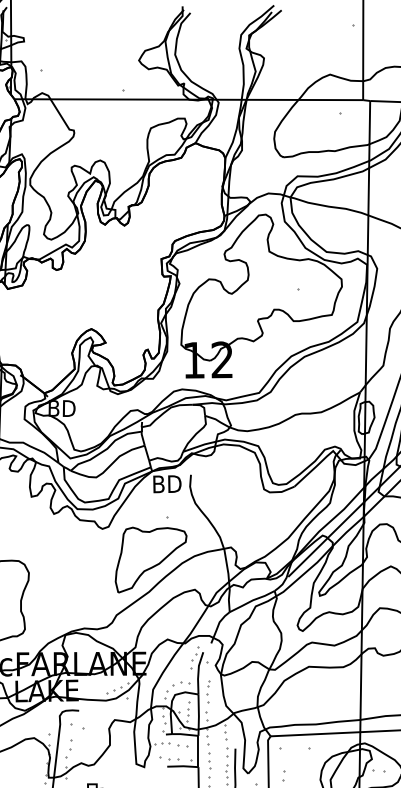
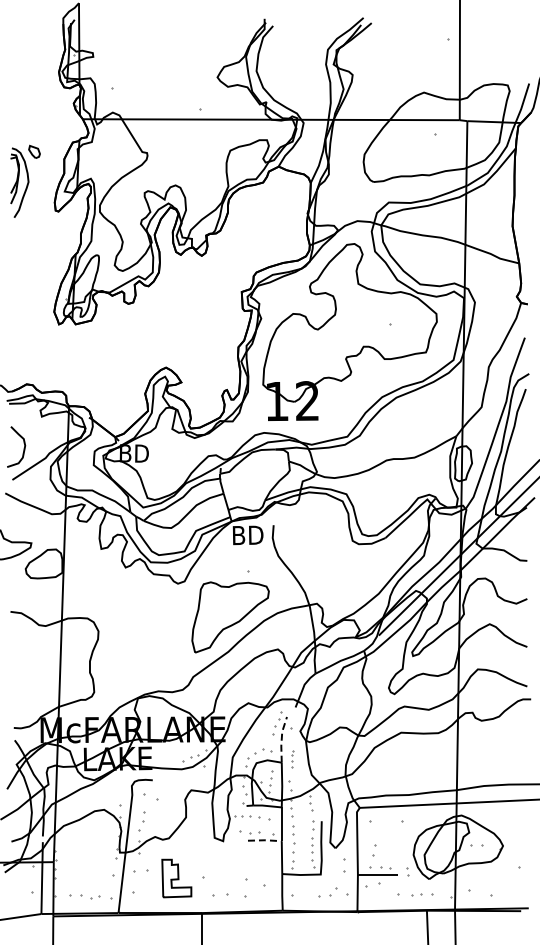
line: (198, 673) -> (281, 739), solid -> dashed
part: (208, 691) -> (292, 759), size x0.7
line: (183, 766) -> (265, 840), solid -> dashed

